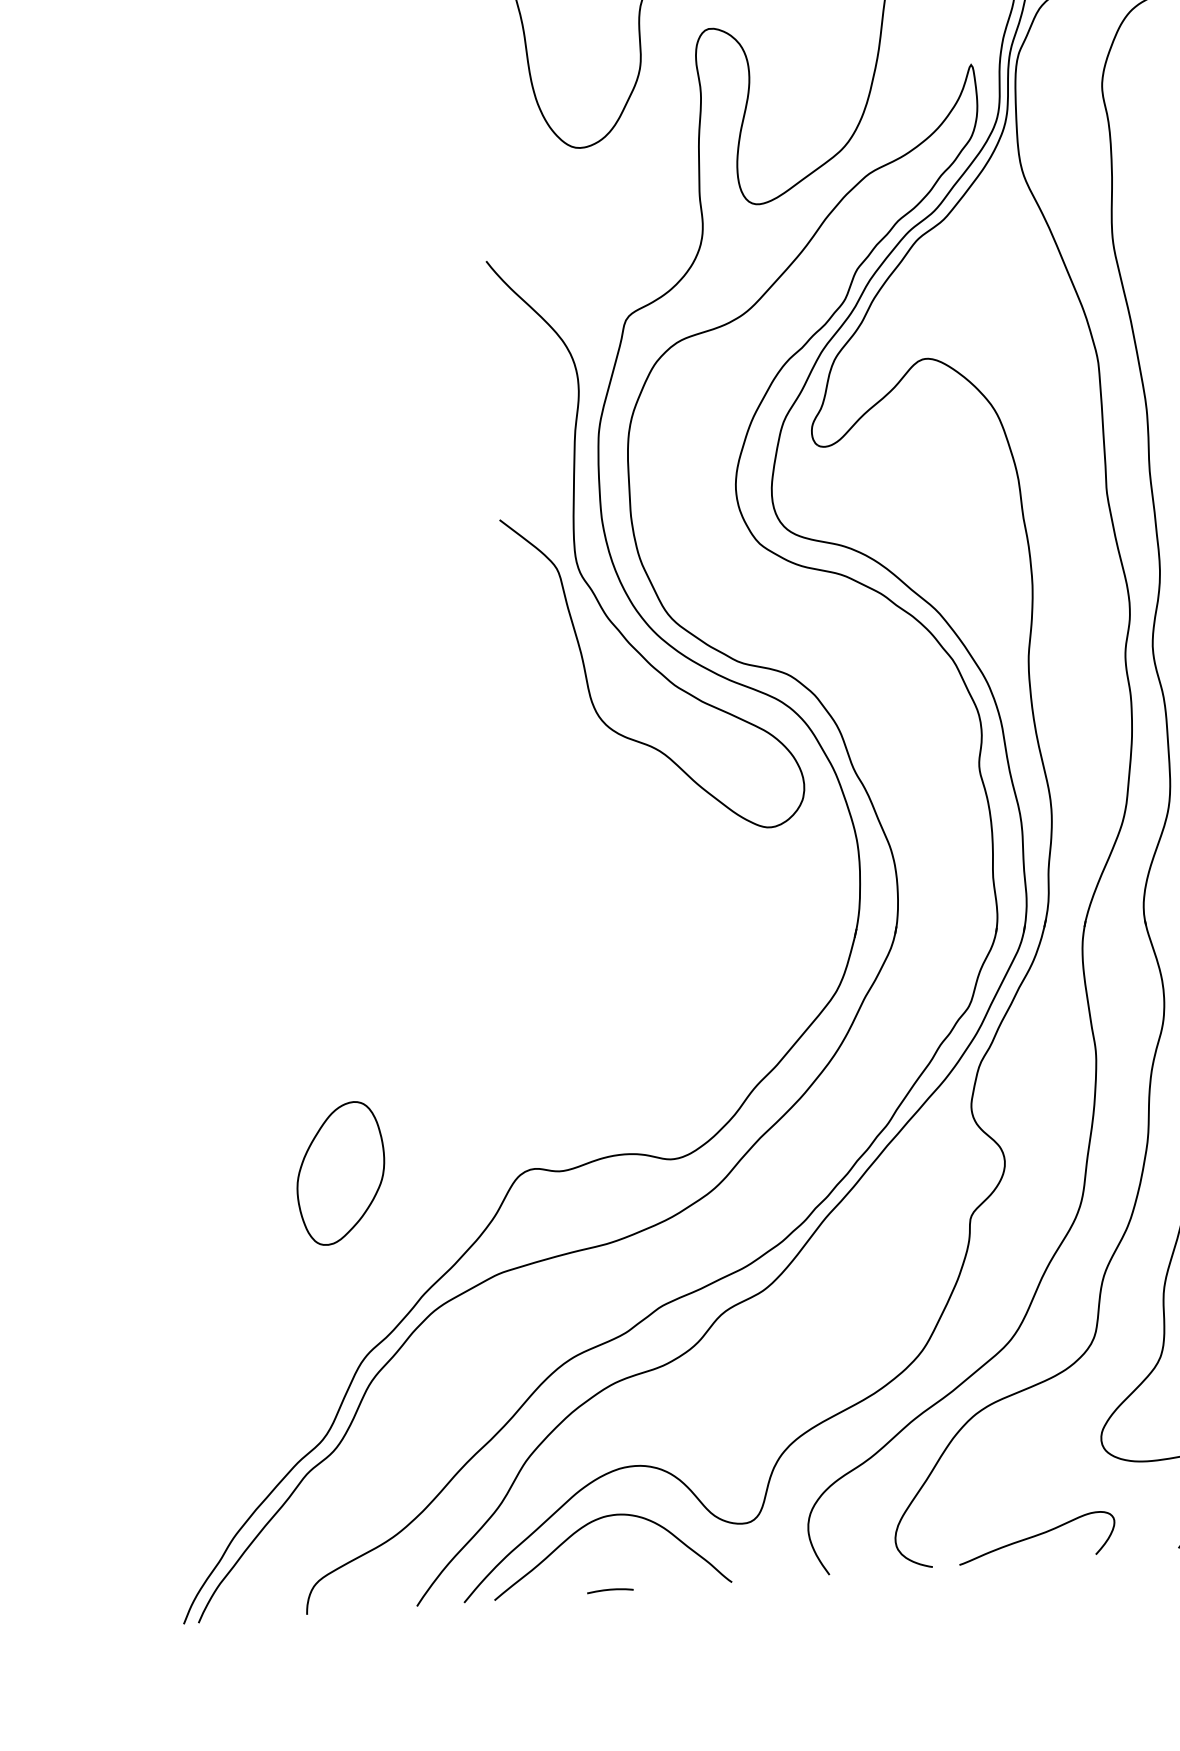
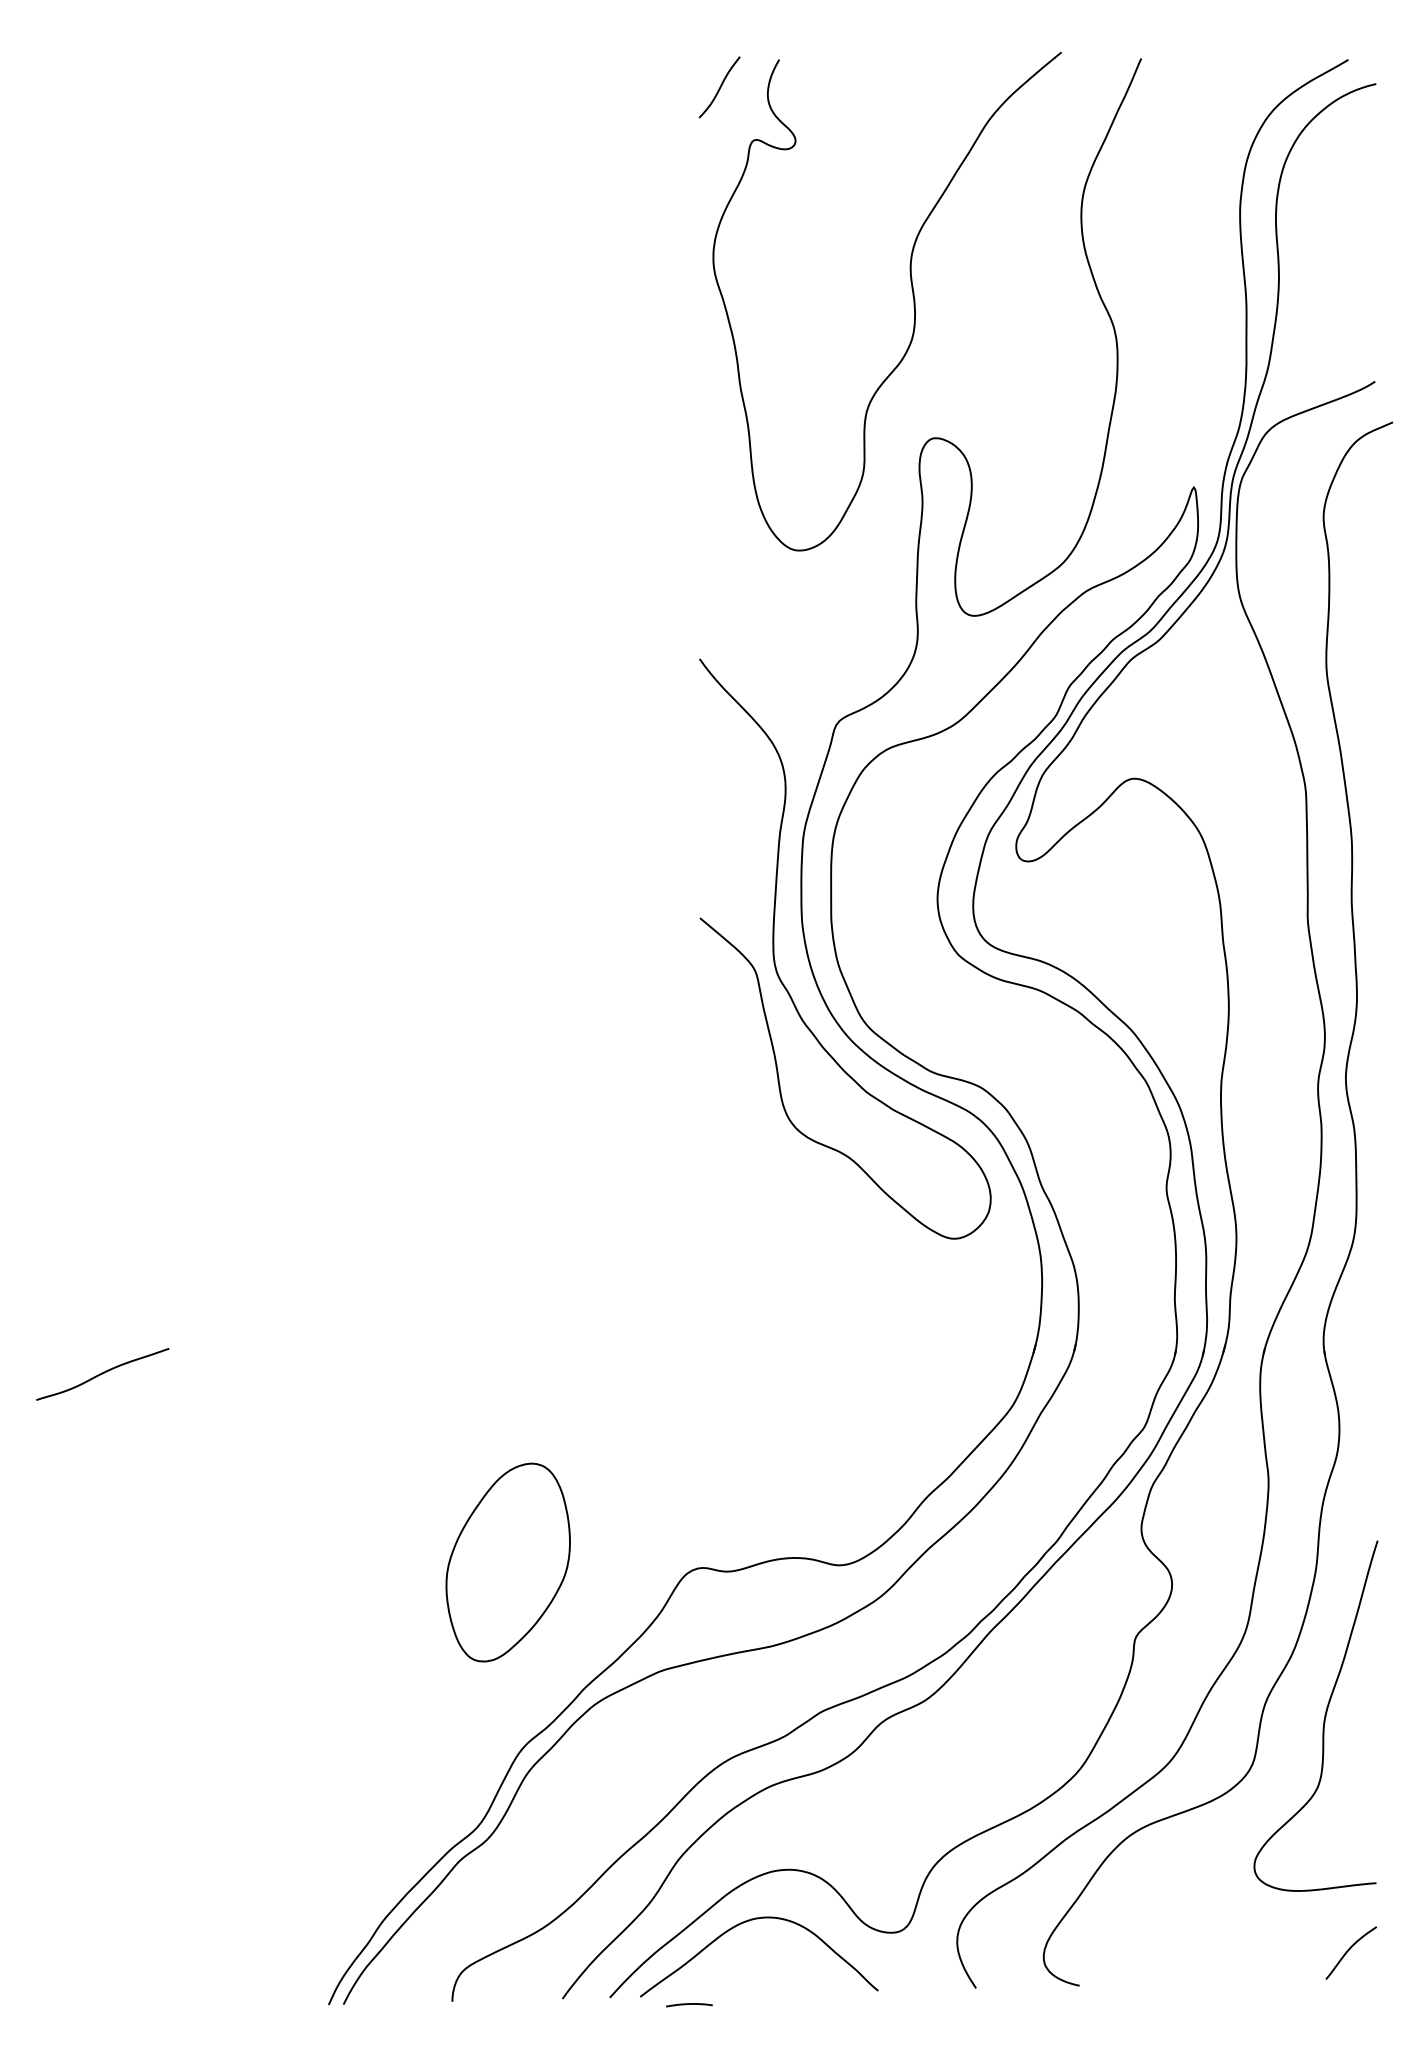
part: (340, 1173) -> (508, 1562), size x1.4
curve: (1037, 1536) -> (1185, 1960), removed
curve: (610, 1590) -> (689, 2004), moved

